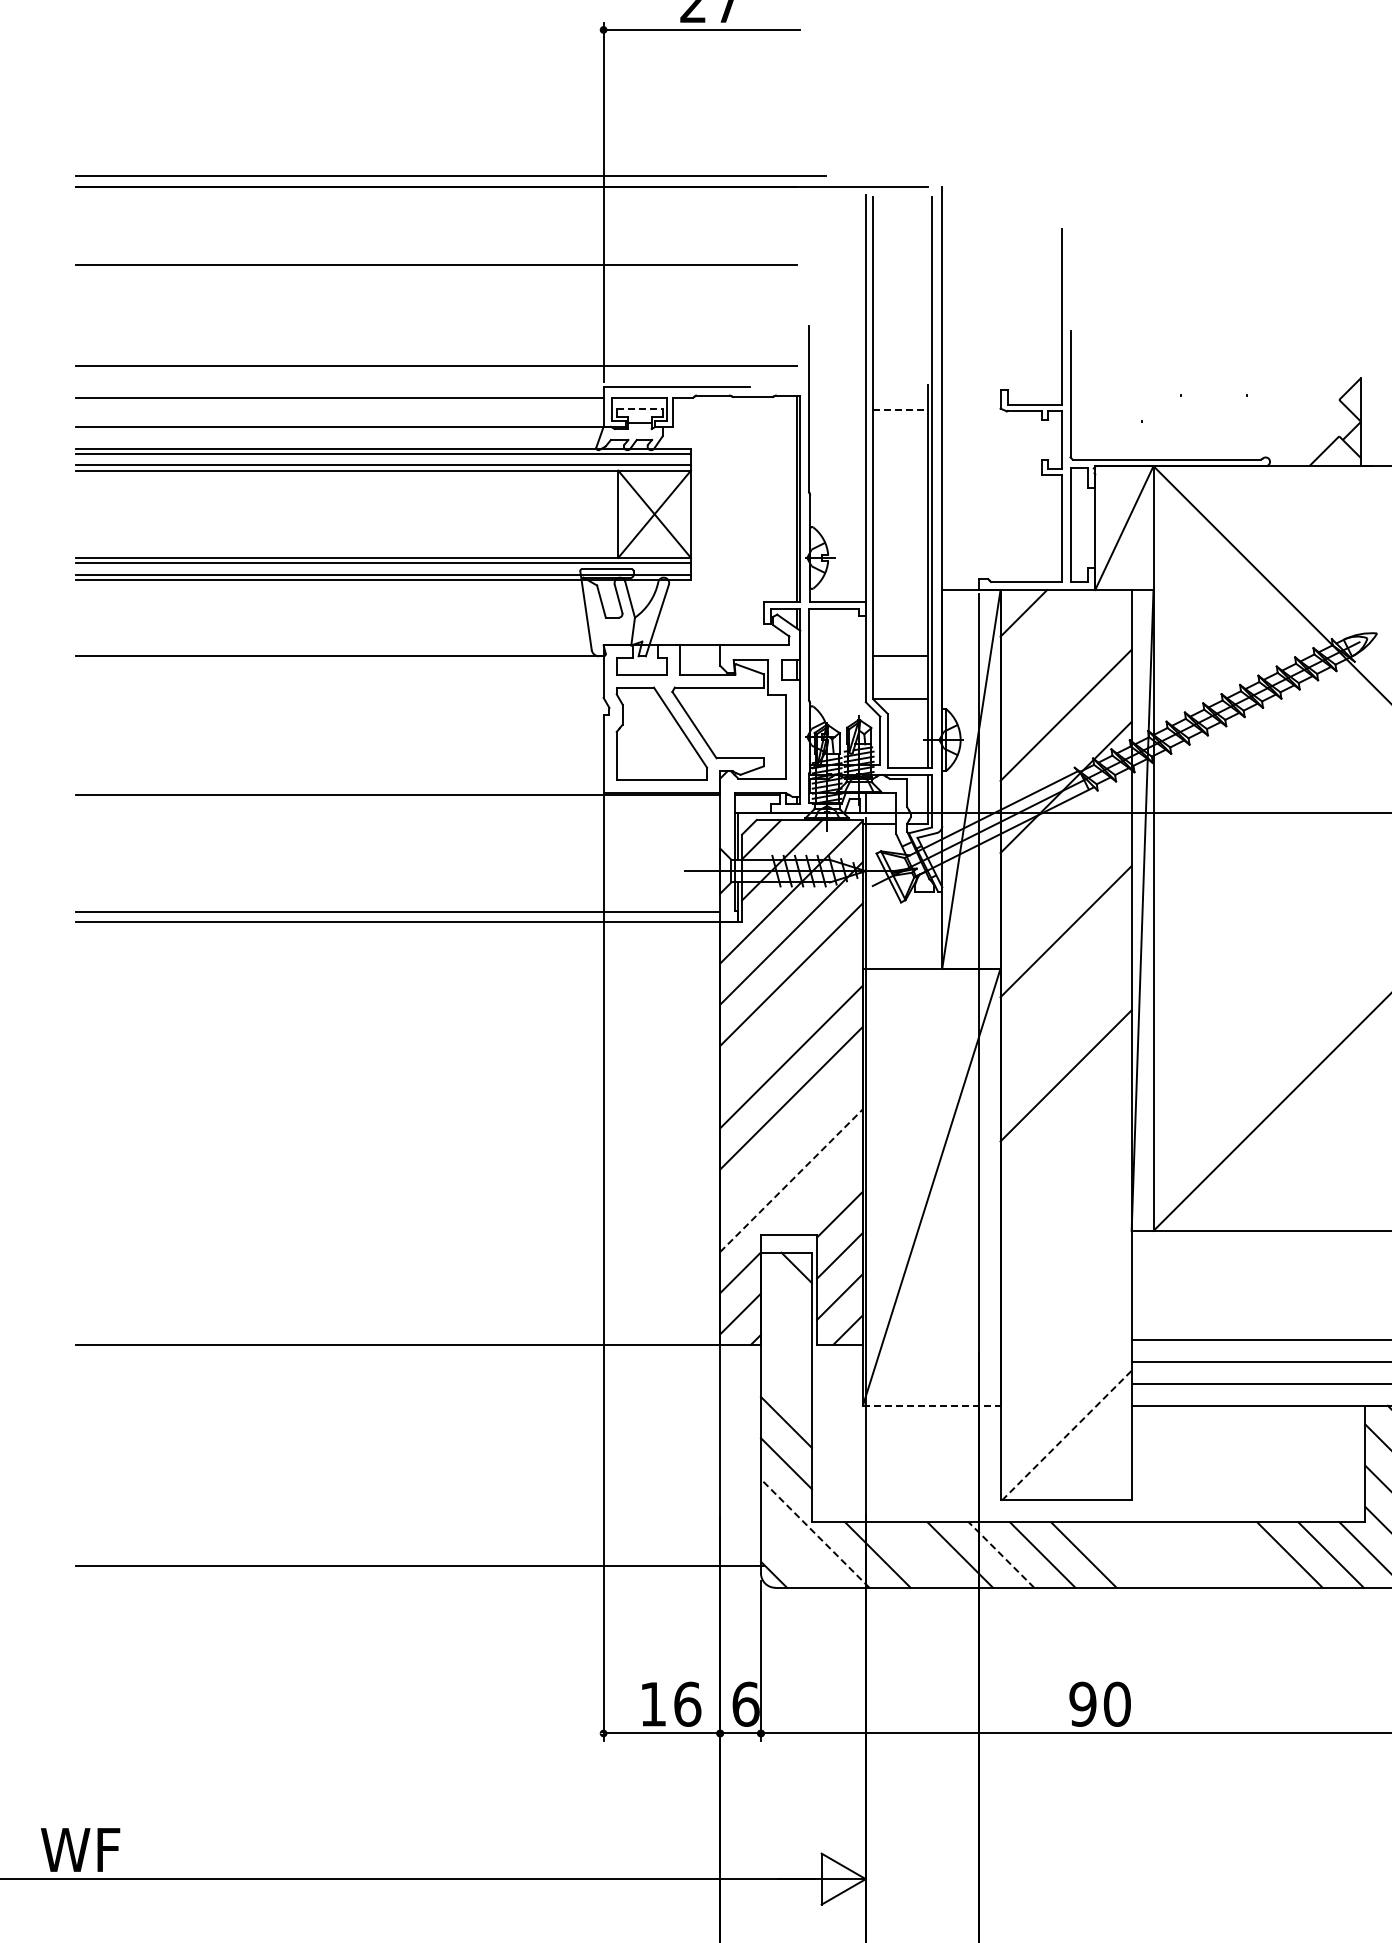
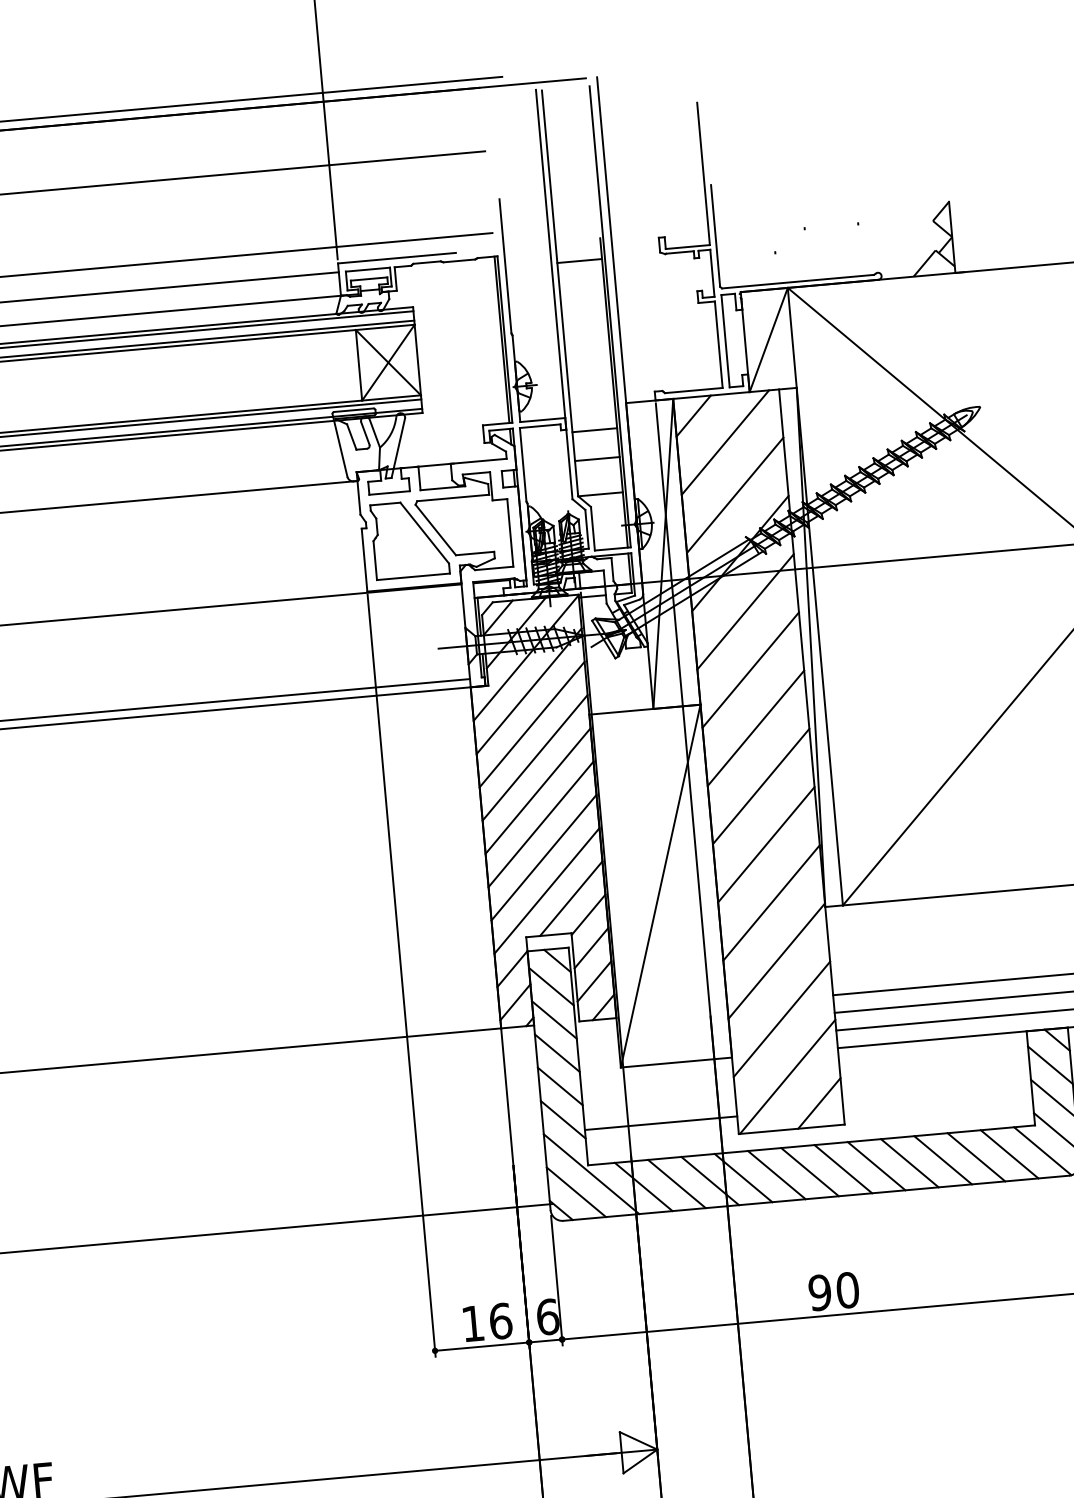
line: (640, 409) -> (369, 279), dashed -> solid
line: (900, 410) -> (579, 261), dashed -> solid
line: (900, 619) -> (594, 429), added
line: (1059, 649) -> (725, 442), added
line: (1065, 859) -> (745, 611), added
line: (1065, 1003) -> (755, 728), added
line: (791, 1015) -> (535, 757), added
line: (791, 1139) -> (544, 857), added
line: (1065, 1147) -> (765, 844), added
line: (791, 1180) -> (546, 890), dashed -> solid
line: (820, 1192) -> (571, 898), added
line: (1065, 1219) -> (771, 902), added
line: (1065, 1291) -> (776, 960), added
line: (785, 1298) -> (550, 986), added
line: (785, 1339) -> (553, 1019), added
line: (1065, 1363) -> (781, 1018), added
line: (785, 1380) -> (556, 1052), added
line: (931, 1405) -> (676, 1062), dashed -> solid
line: (1066, 1435) -> (787, 1076), dashed -> solid
line: (1102, 1471) -> (819, 1103), added
line: (905, 1478) -> (660, 1123), added
line: (815, 1533) -> (591, 1174), dashed -> solid
line: (794, 1553) -> (576, 1191), added
line: (918, 1554) -> (676, 1183), added
line: (1001, 1554) -> (743, 1177), dashed -> solid
line: (1124, 1554) -> (842, 1168), added
line: (1166, 1554) -> (876, 1165), added
line: (1207, 1554) -> (909, 1162), added
line: (1248, 1554) -> (942, 1159), added

